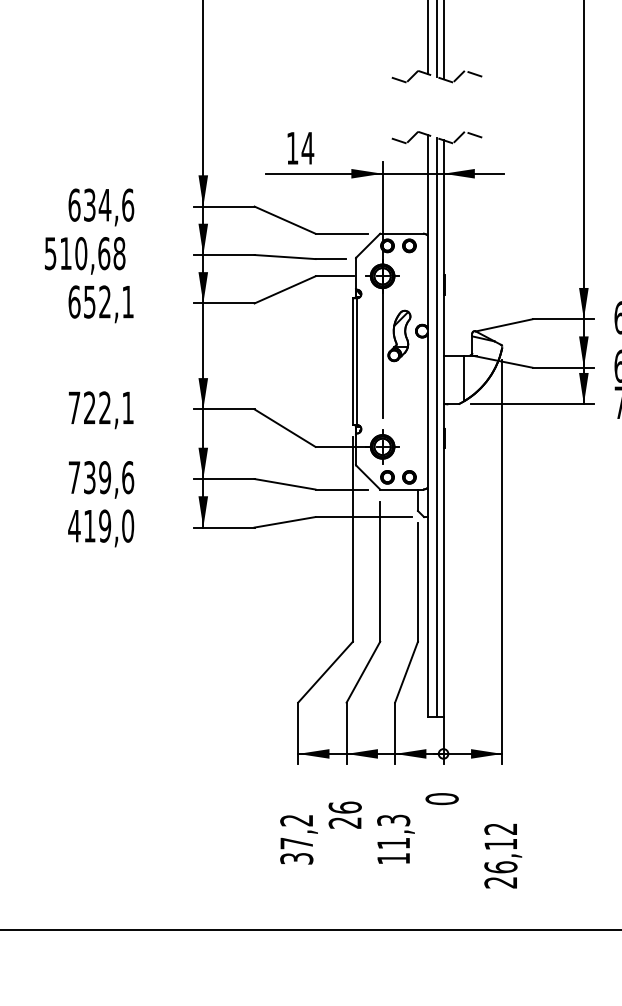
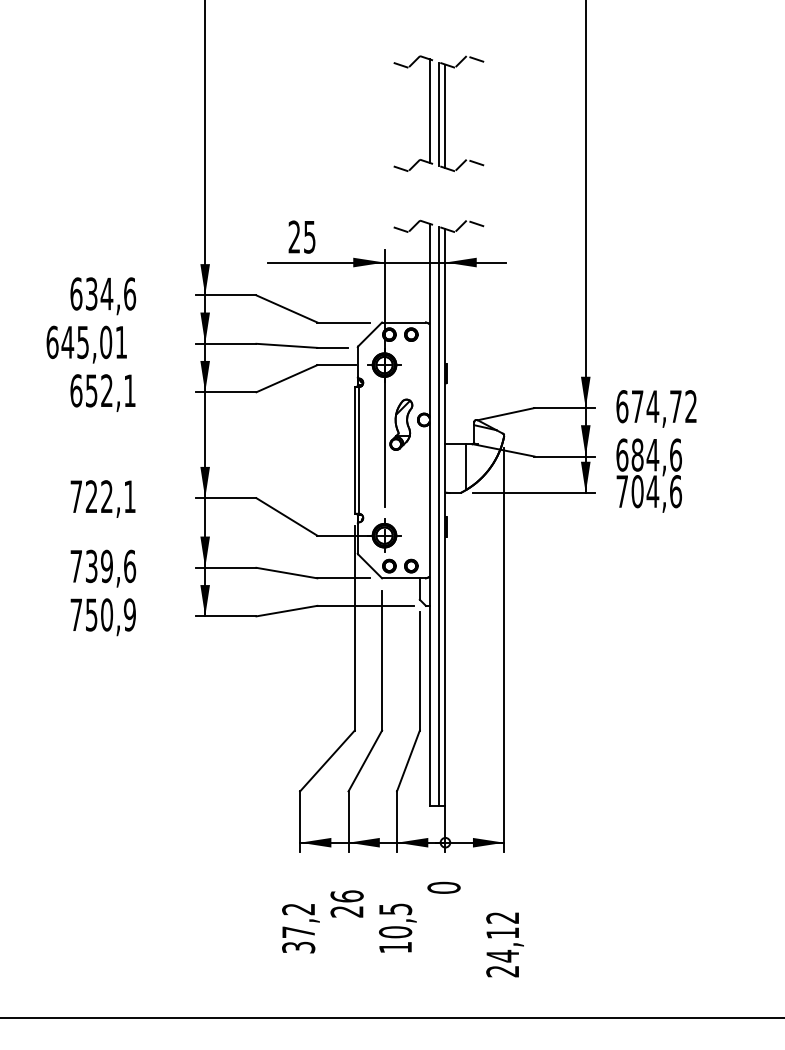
text: (300, 147) -> (302, 236), 14 -> 25
text: (84, 253) -> (86, 342), 510,68 -> 645,01
text: (100, 525) -> (102, 614), 419,0 -> 750,9
text: (393, 831) -> (395, 920), 11,3 -> 10,5
text: (500, 866) -> (502, 955), 26,12 -> 24,12

